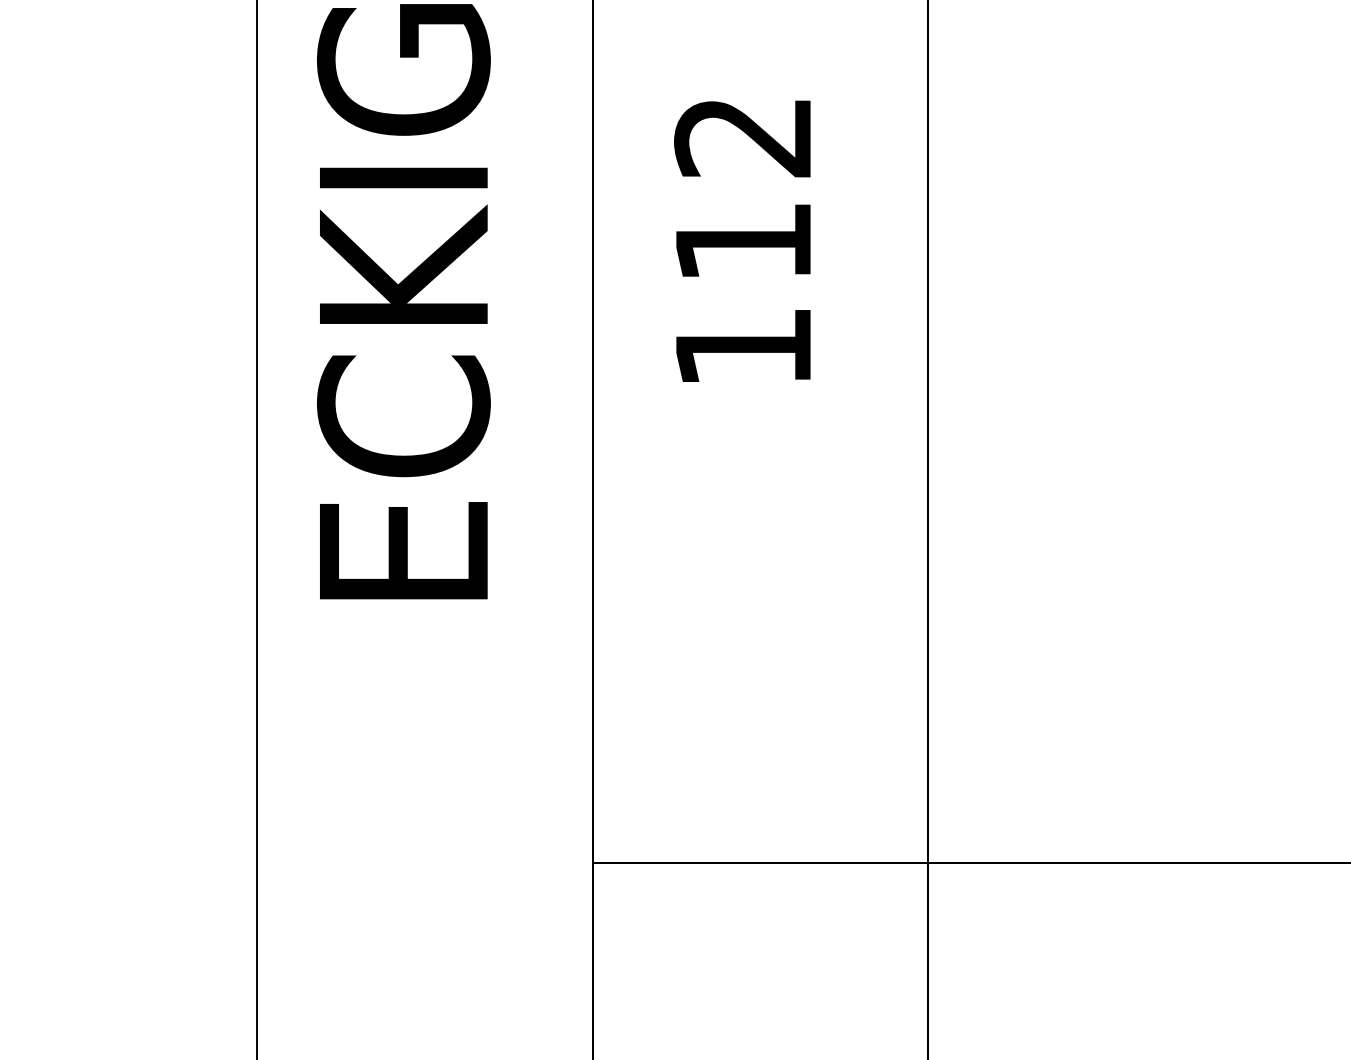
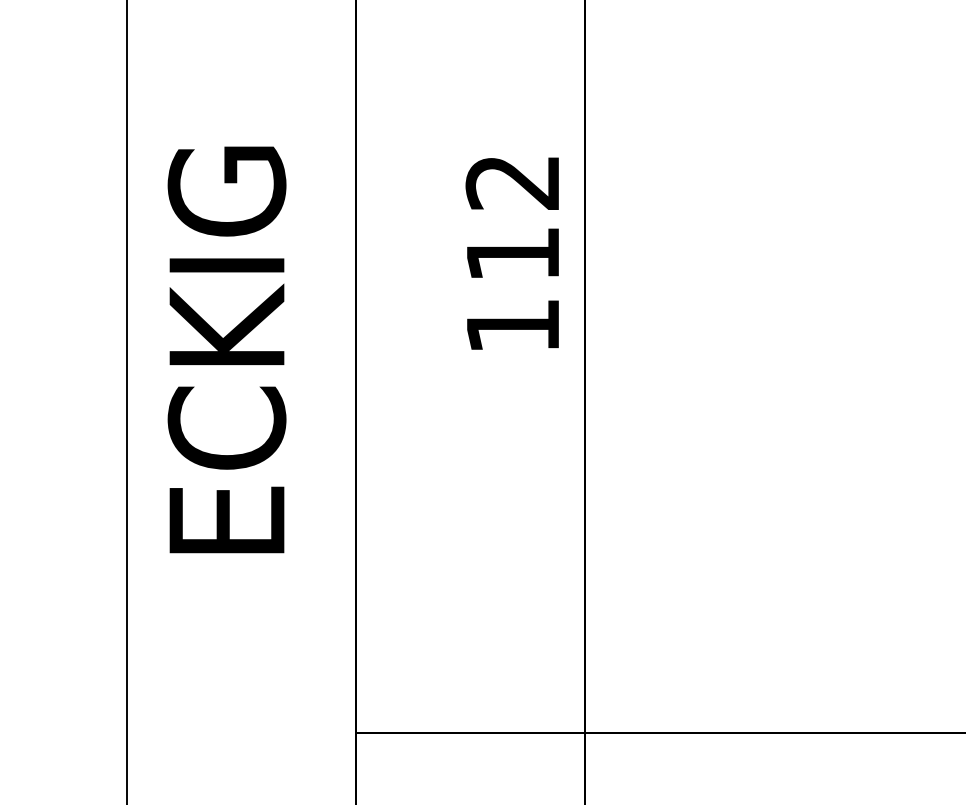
text: (741, 241) -> (511, 253), moved

